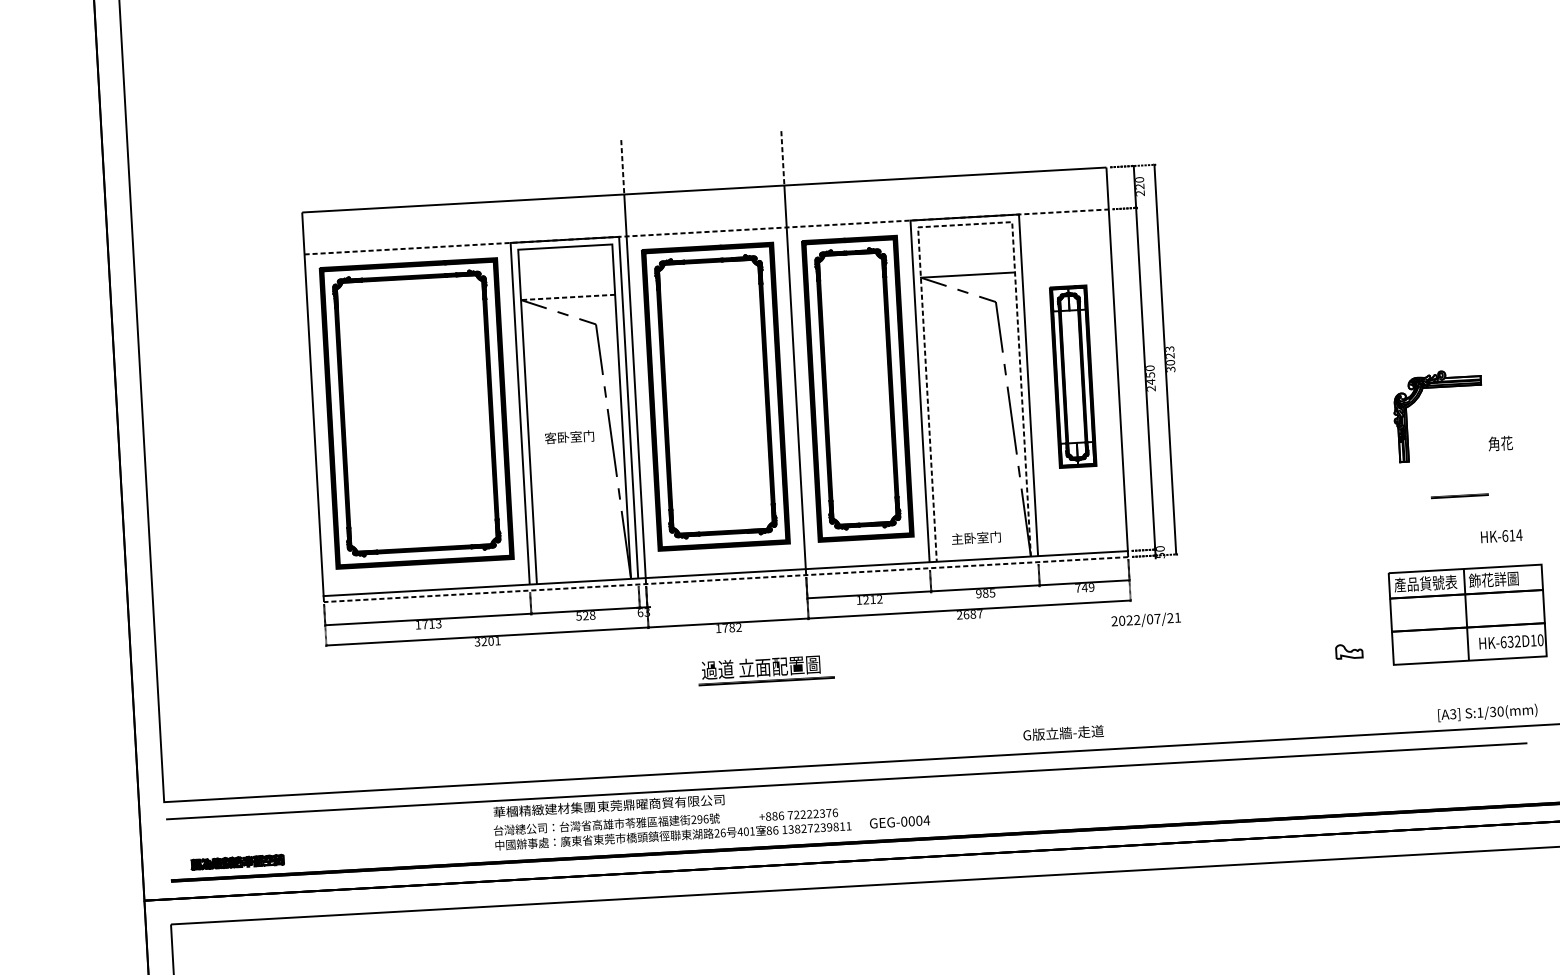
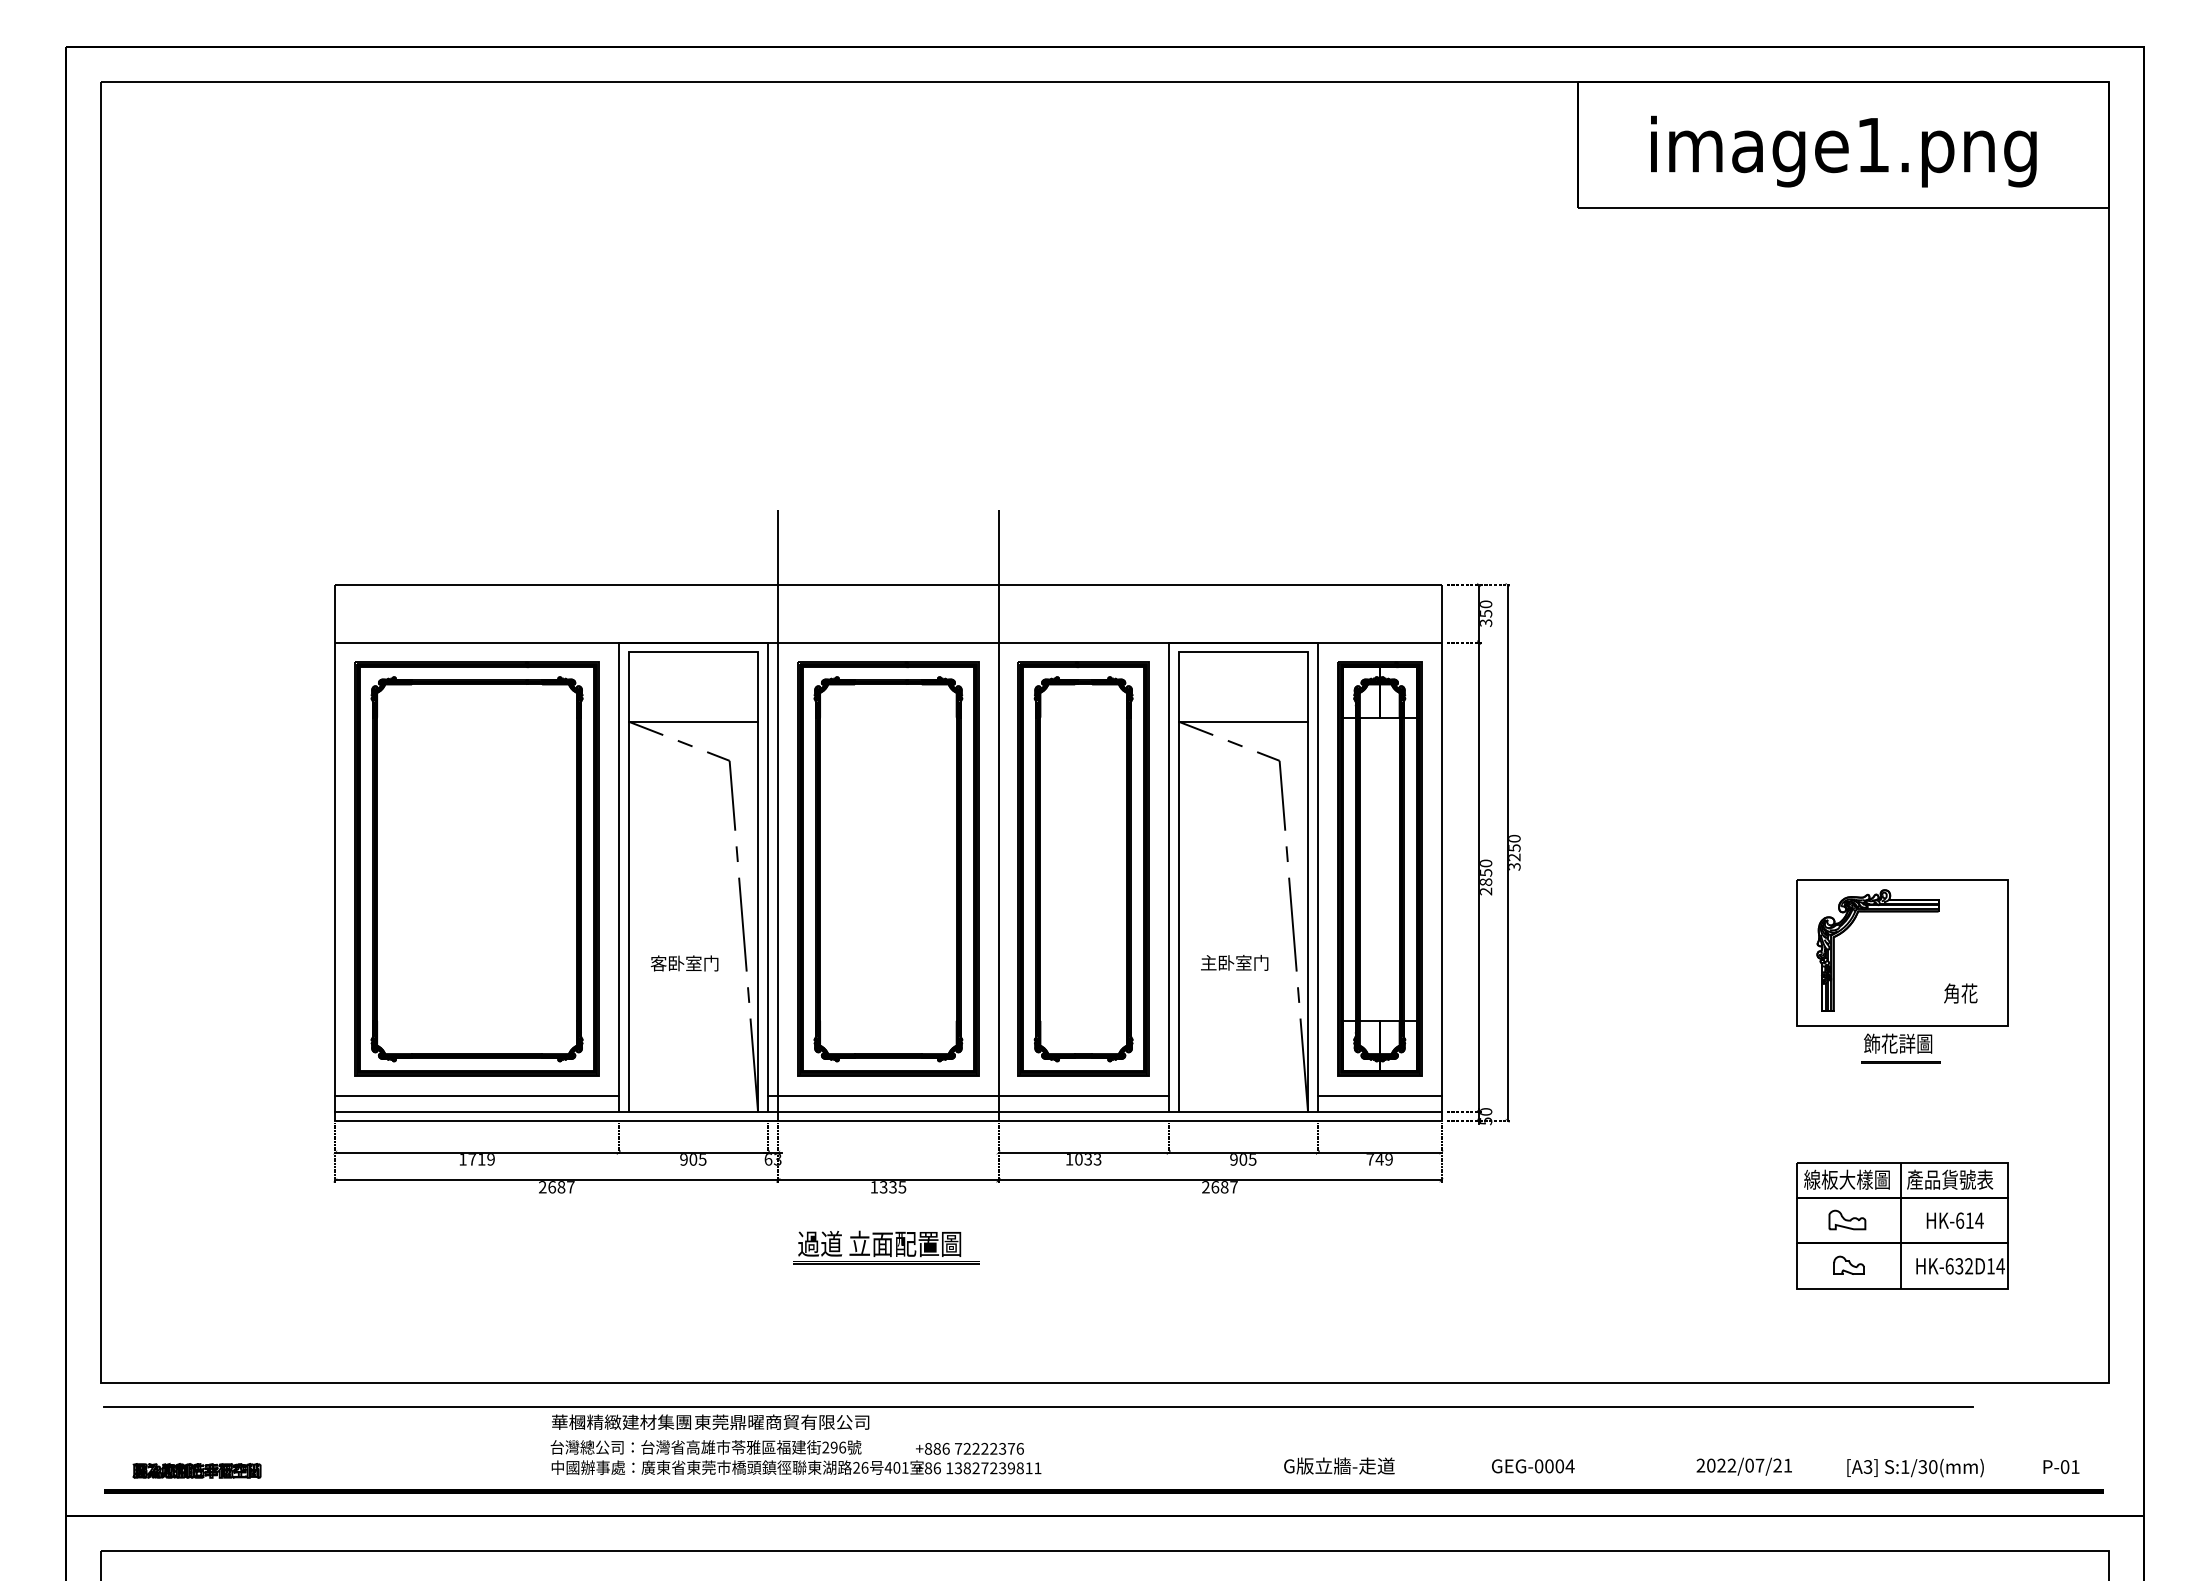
line: (782, 158) -> (998, 547), dashed -> solid
line: (622, 167) -> (778, 547), dashed -> solid
text: (1140, 189) -> (1486, 617), 220 -> 350
line: (965, 224) -> (1243, 652), dashed -> solid
line: (706, 231) -> (888, 642), dashed -> solid
line: (568, 297) -> (693, 721), dashed -> solid
text: (1170, 355) -> (1514, 847), 3023 -> 3250
part: (1072, 376) -> (1379, 868), size x1.67
text: (1151, 382) -> (1486, 882), 2450 -> 2850
part: (1457, 426) -> (1902, 966), added
text: (569, 437) -> (684, 963), moved
text: (1501, 536) -> (1954, 1220), moved
text: (976, 537) -> (1234, 962), moved
line: (1082, 541) -> (1379, 1095), added
line: (783, 558) -> (968, 1095), added
line: (425, 578) -> (476, 1095), added
line: (725, 579) -> (887, 1120), dashed -> solid
text: (1499, 579) -> (1949, 1179), 飾花詳圖 -> 產品貨號表
text: (1425, 583) -> (1847, 1179), 產品貨號表 -> 線板大樣圖
text: (985, 593) -> (1243, 1159), 985 -> 905
text: (873, 599) -> (1088, 1159), 1212 -> 1033
text: (585, 615) -> (693, 1159), 528 -> 905
text: (1145, 620) -> (1743, 1466), moved
text: (438, 623) -> (490, 1159), 1713 -> 1719
text: (731, 628) -> (892, 1187), 1782 -> 1335
text: (1540, 640) -> (2000, 1266), HK-632D10 -> HK-632D14
text: (487, 641) -> (556, 1187), 3201 -> 2687
part: (1429, 645) -> (1848, 1264), added
part: (1349, 651) -> (1847, 1219), moved
part: (766, 669) -> (886, 1247), moved
text: (1487, 712) -> (1915, 1467), moved
text: (1063, 732) -> (1339, 1465), moved
text: (900, 822) -> (1533, 1466), moved

